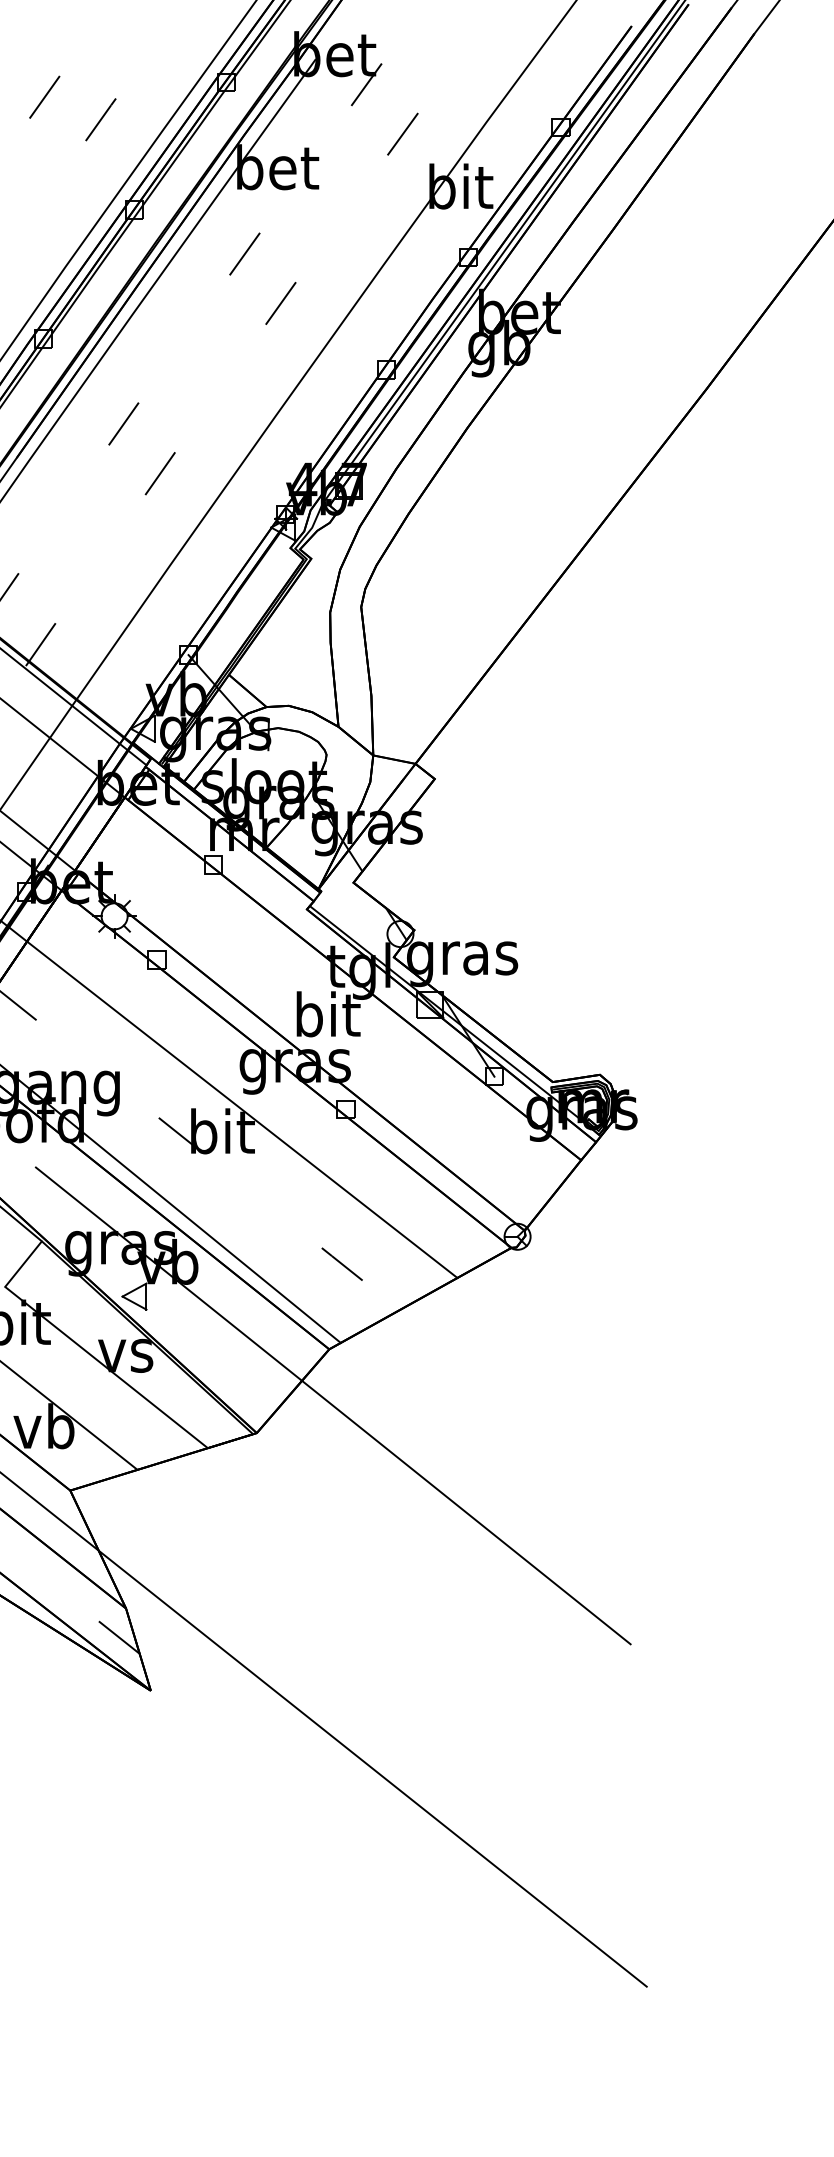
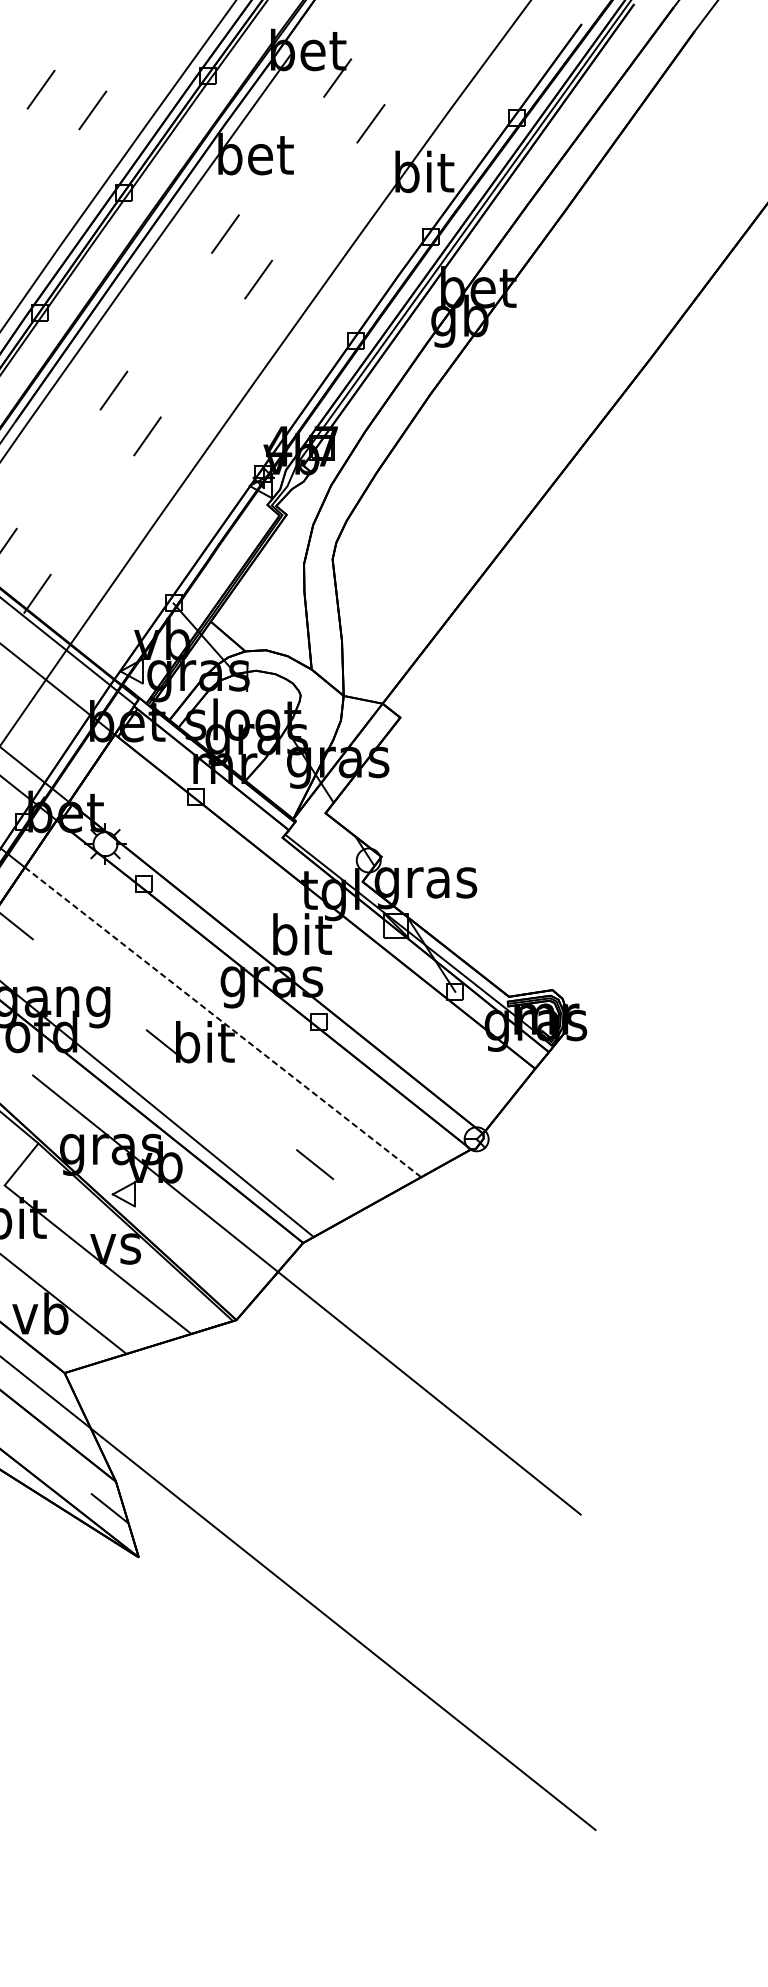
line: (242, 1110) -> (223, 1022), solid -> dashed

